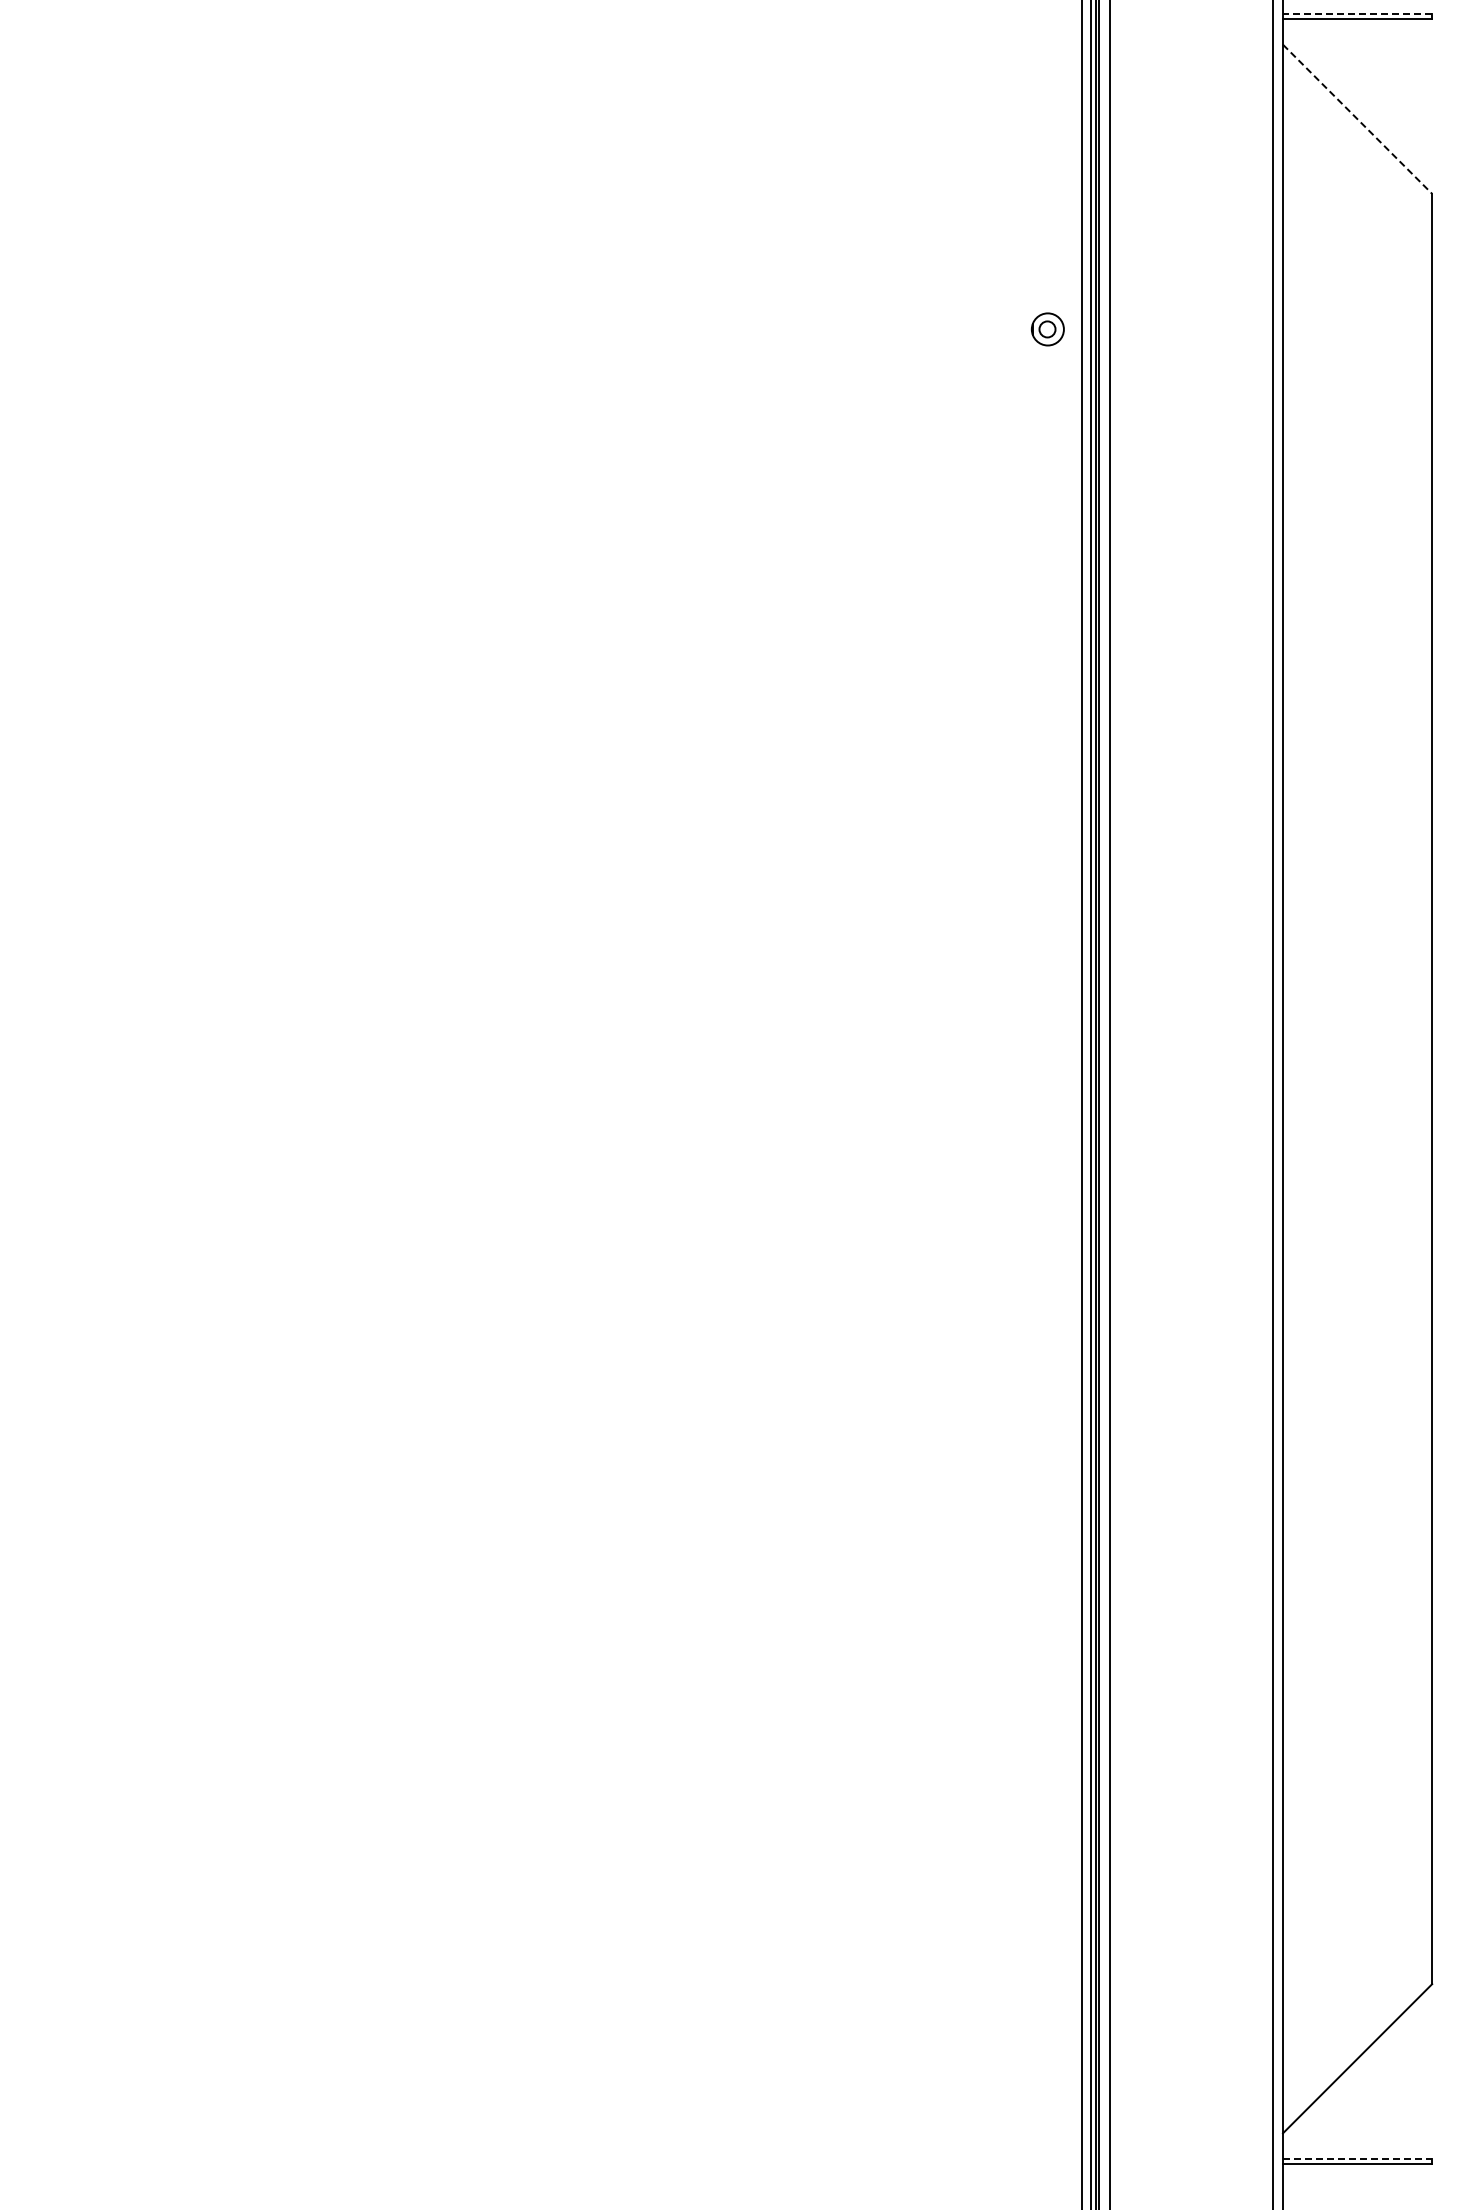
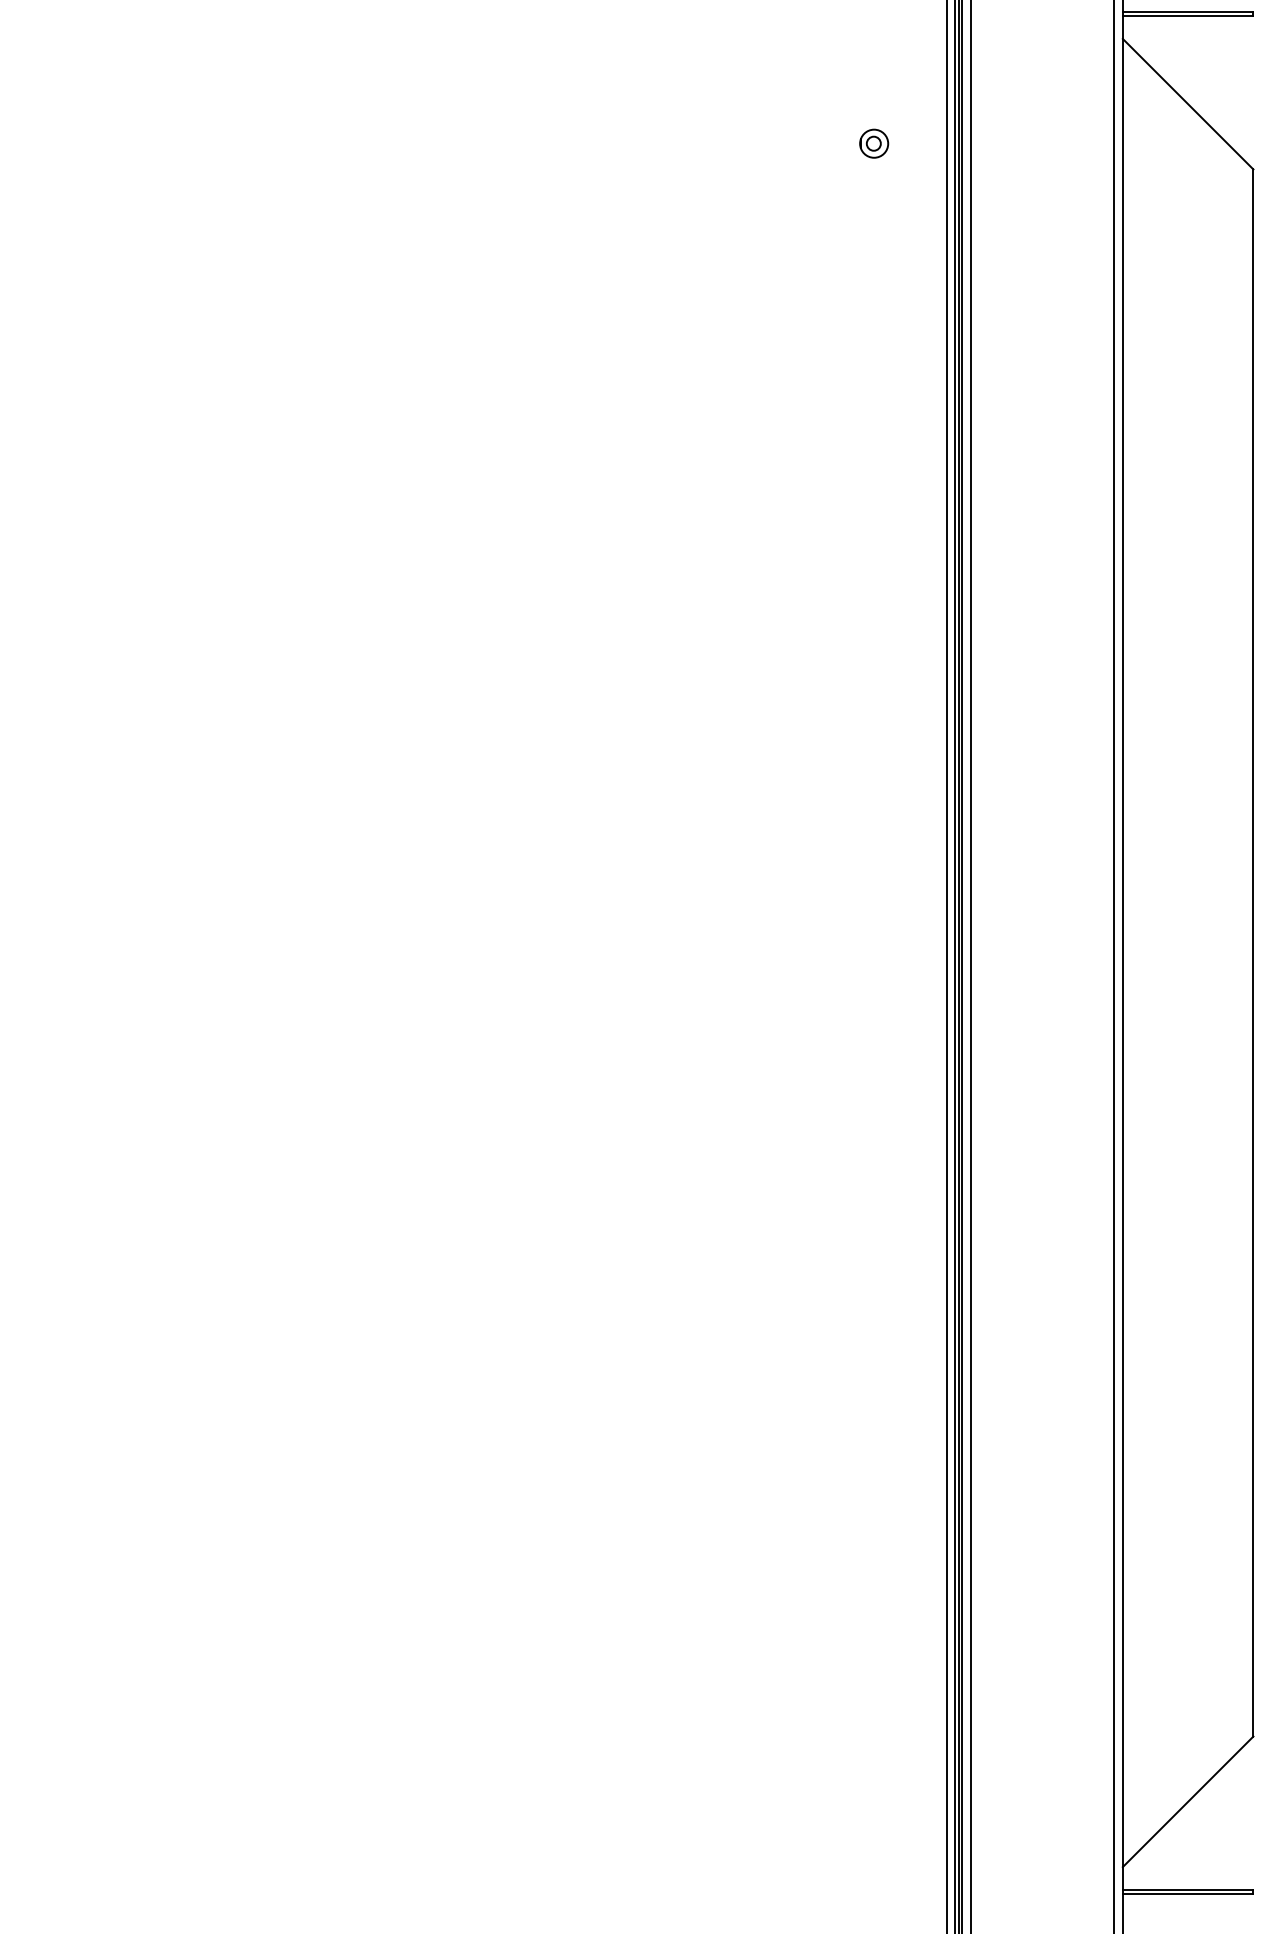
line: (1357, 14) -> (1188, 12), dashed -> solid
line: (1357, 119) -> (1188, 104), dashed -> solid
part: (1047, 329) -> (873, 143), moved
line: (1357, 2159) -> (1188, 1890), dashed -> solid

